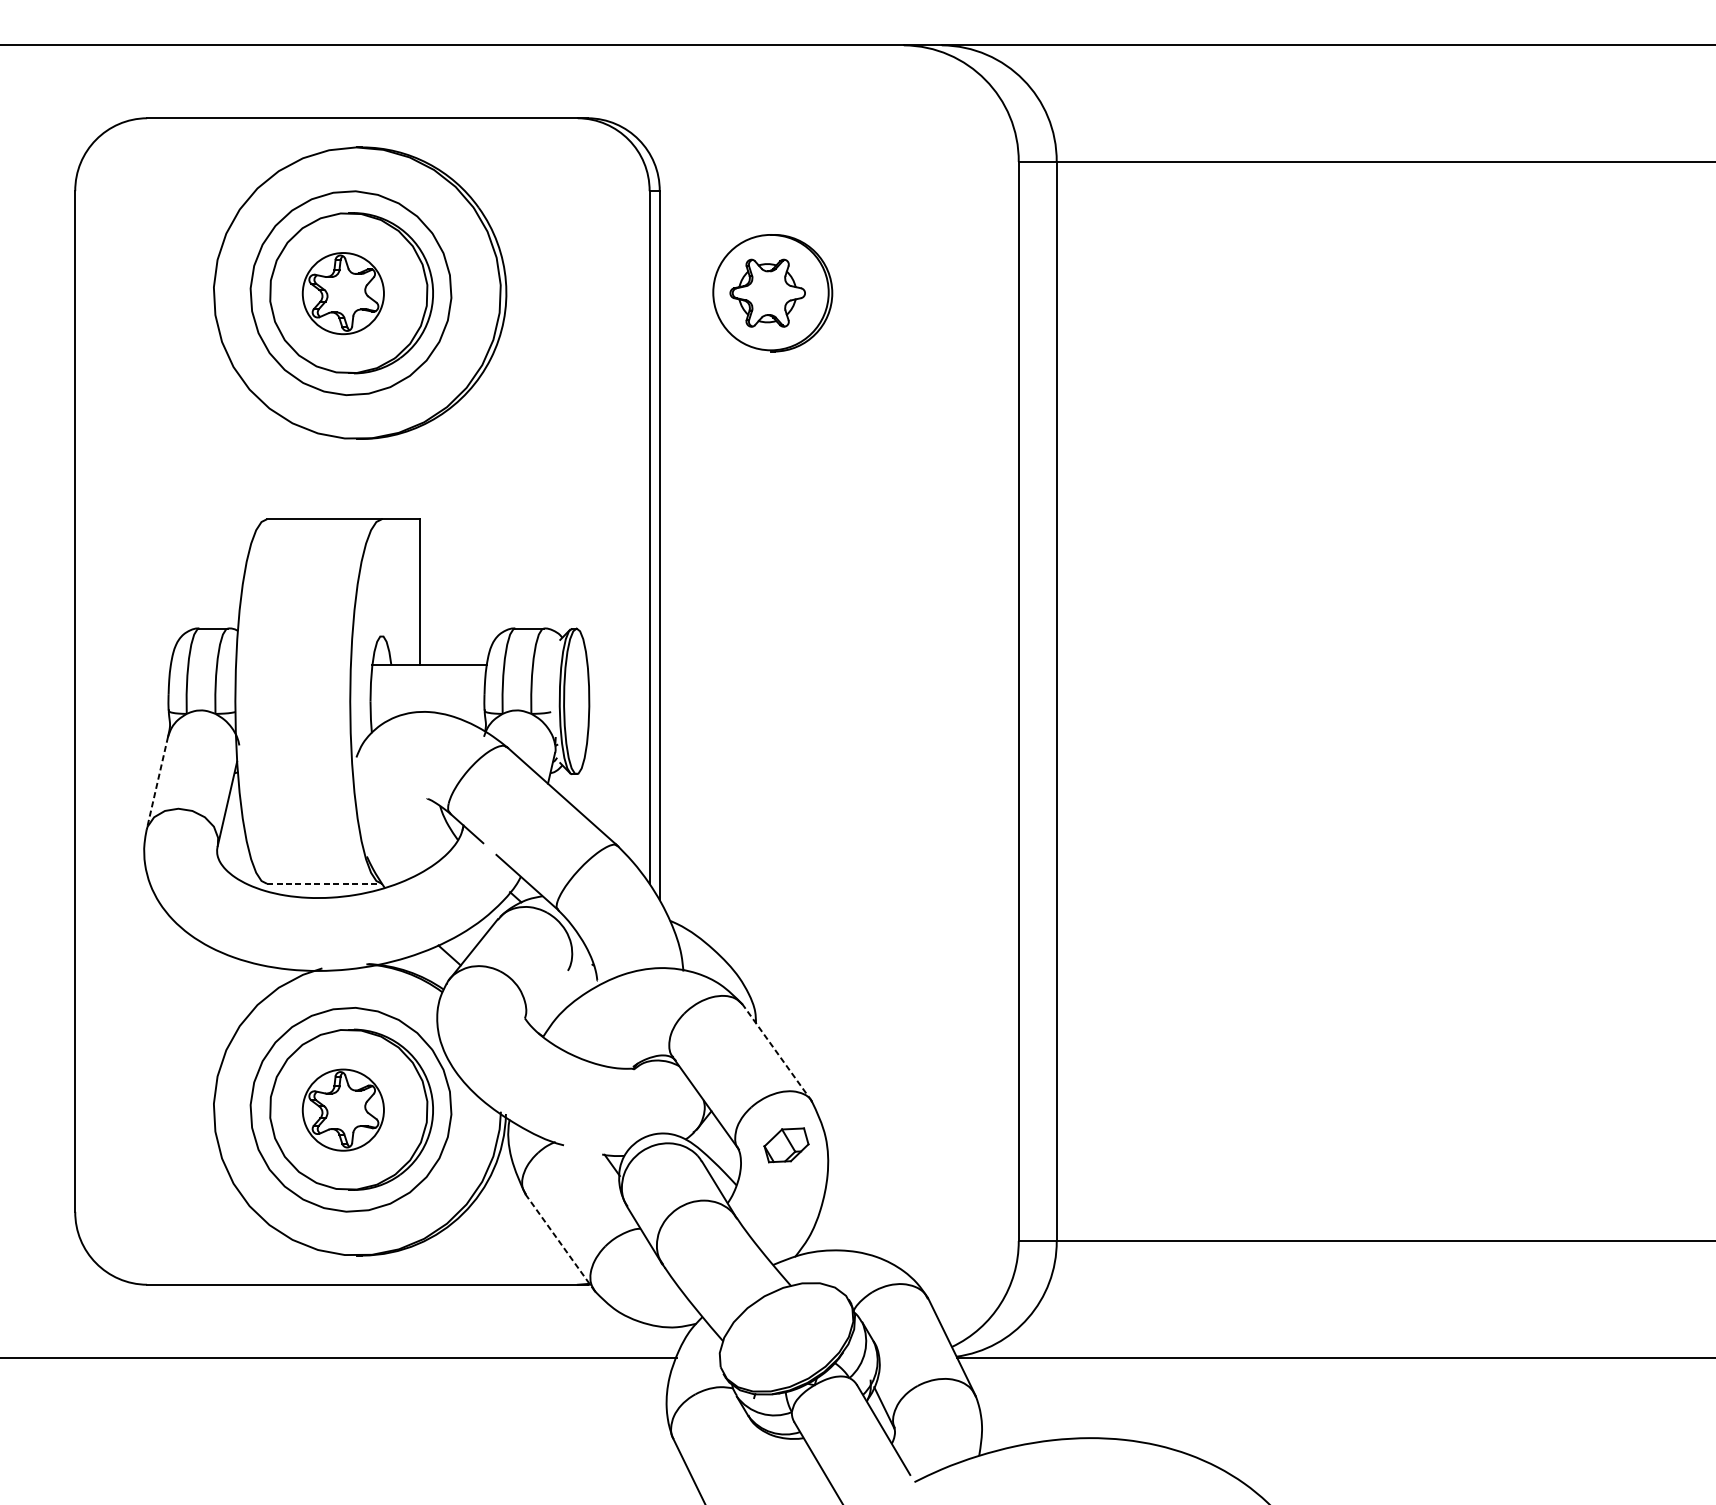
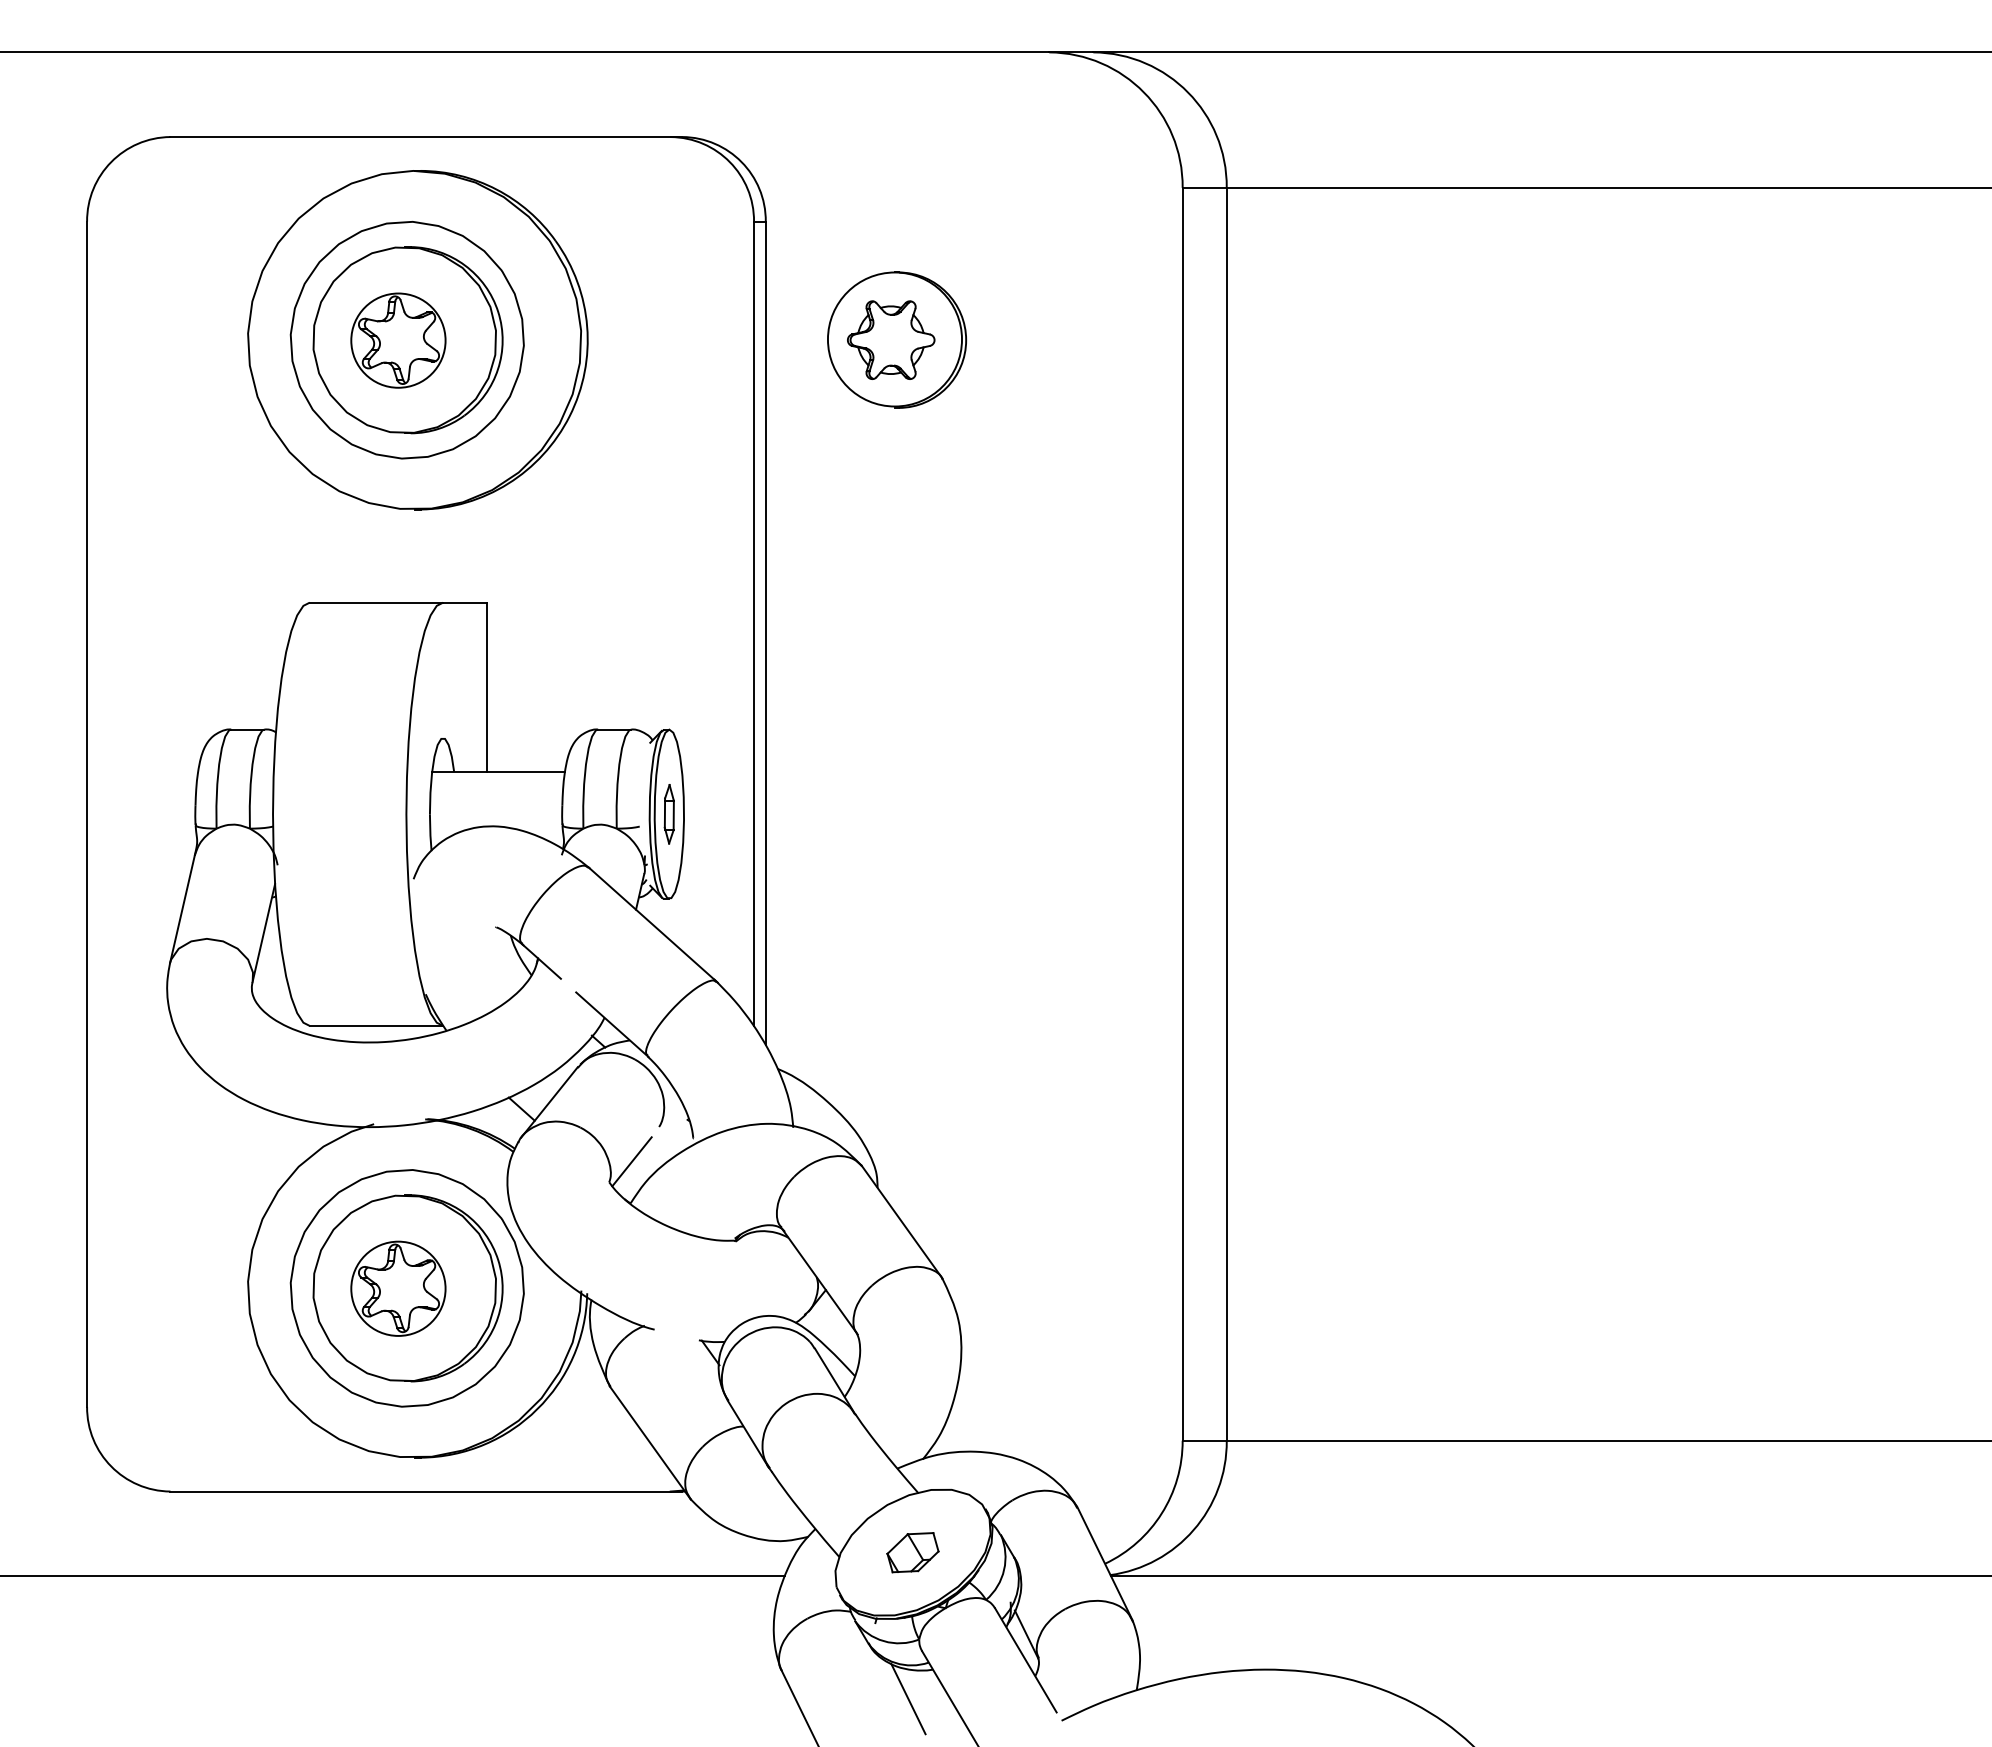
part: (575, 701) -> (668, 814), added
line: (157, 783) -> (182, 909), dashed -> solid
line: (324, 883) -> (376, 1025), dashed -> solid
line: (544, 1000) -> (631, 1161), added
line: (776, 1052) -> (901, 1221), dashed -> solid
part: (786, 1145) -> (912, 1552), moved
line: (560, 1243) -> (650, 1443), dashed -> solid
line: (782, 1462) -> (908, 1698), added

